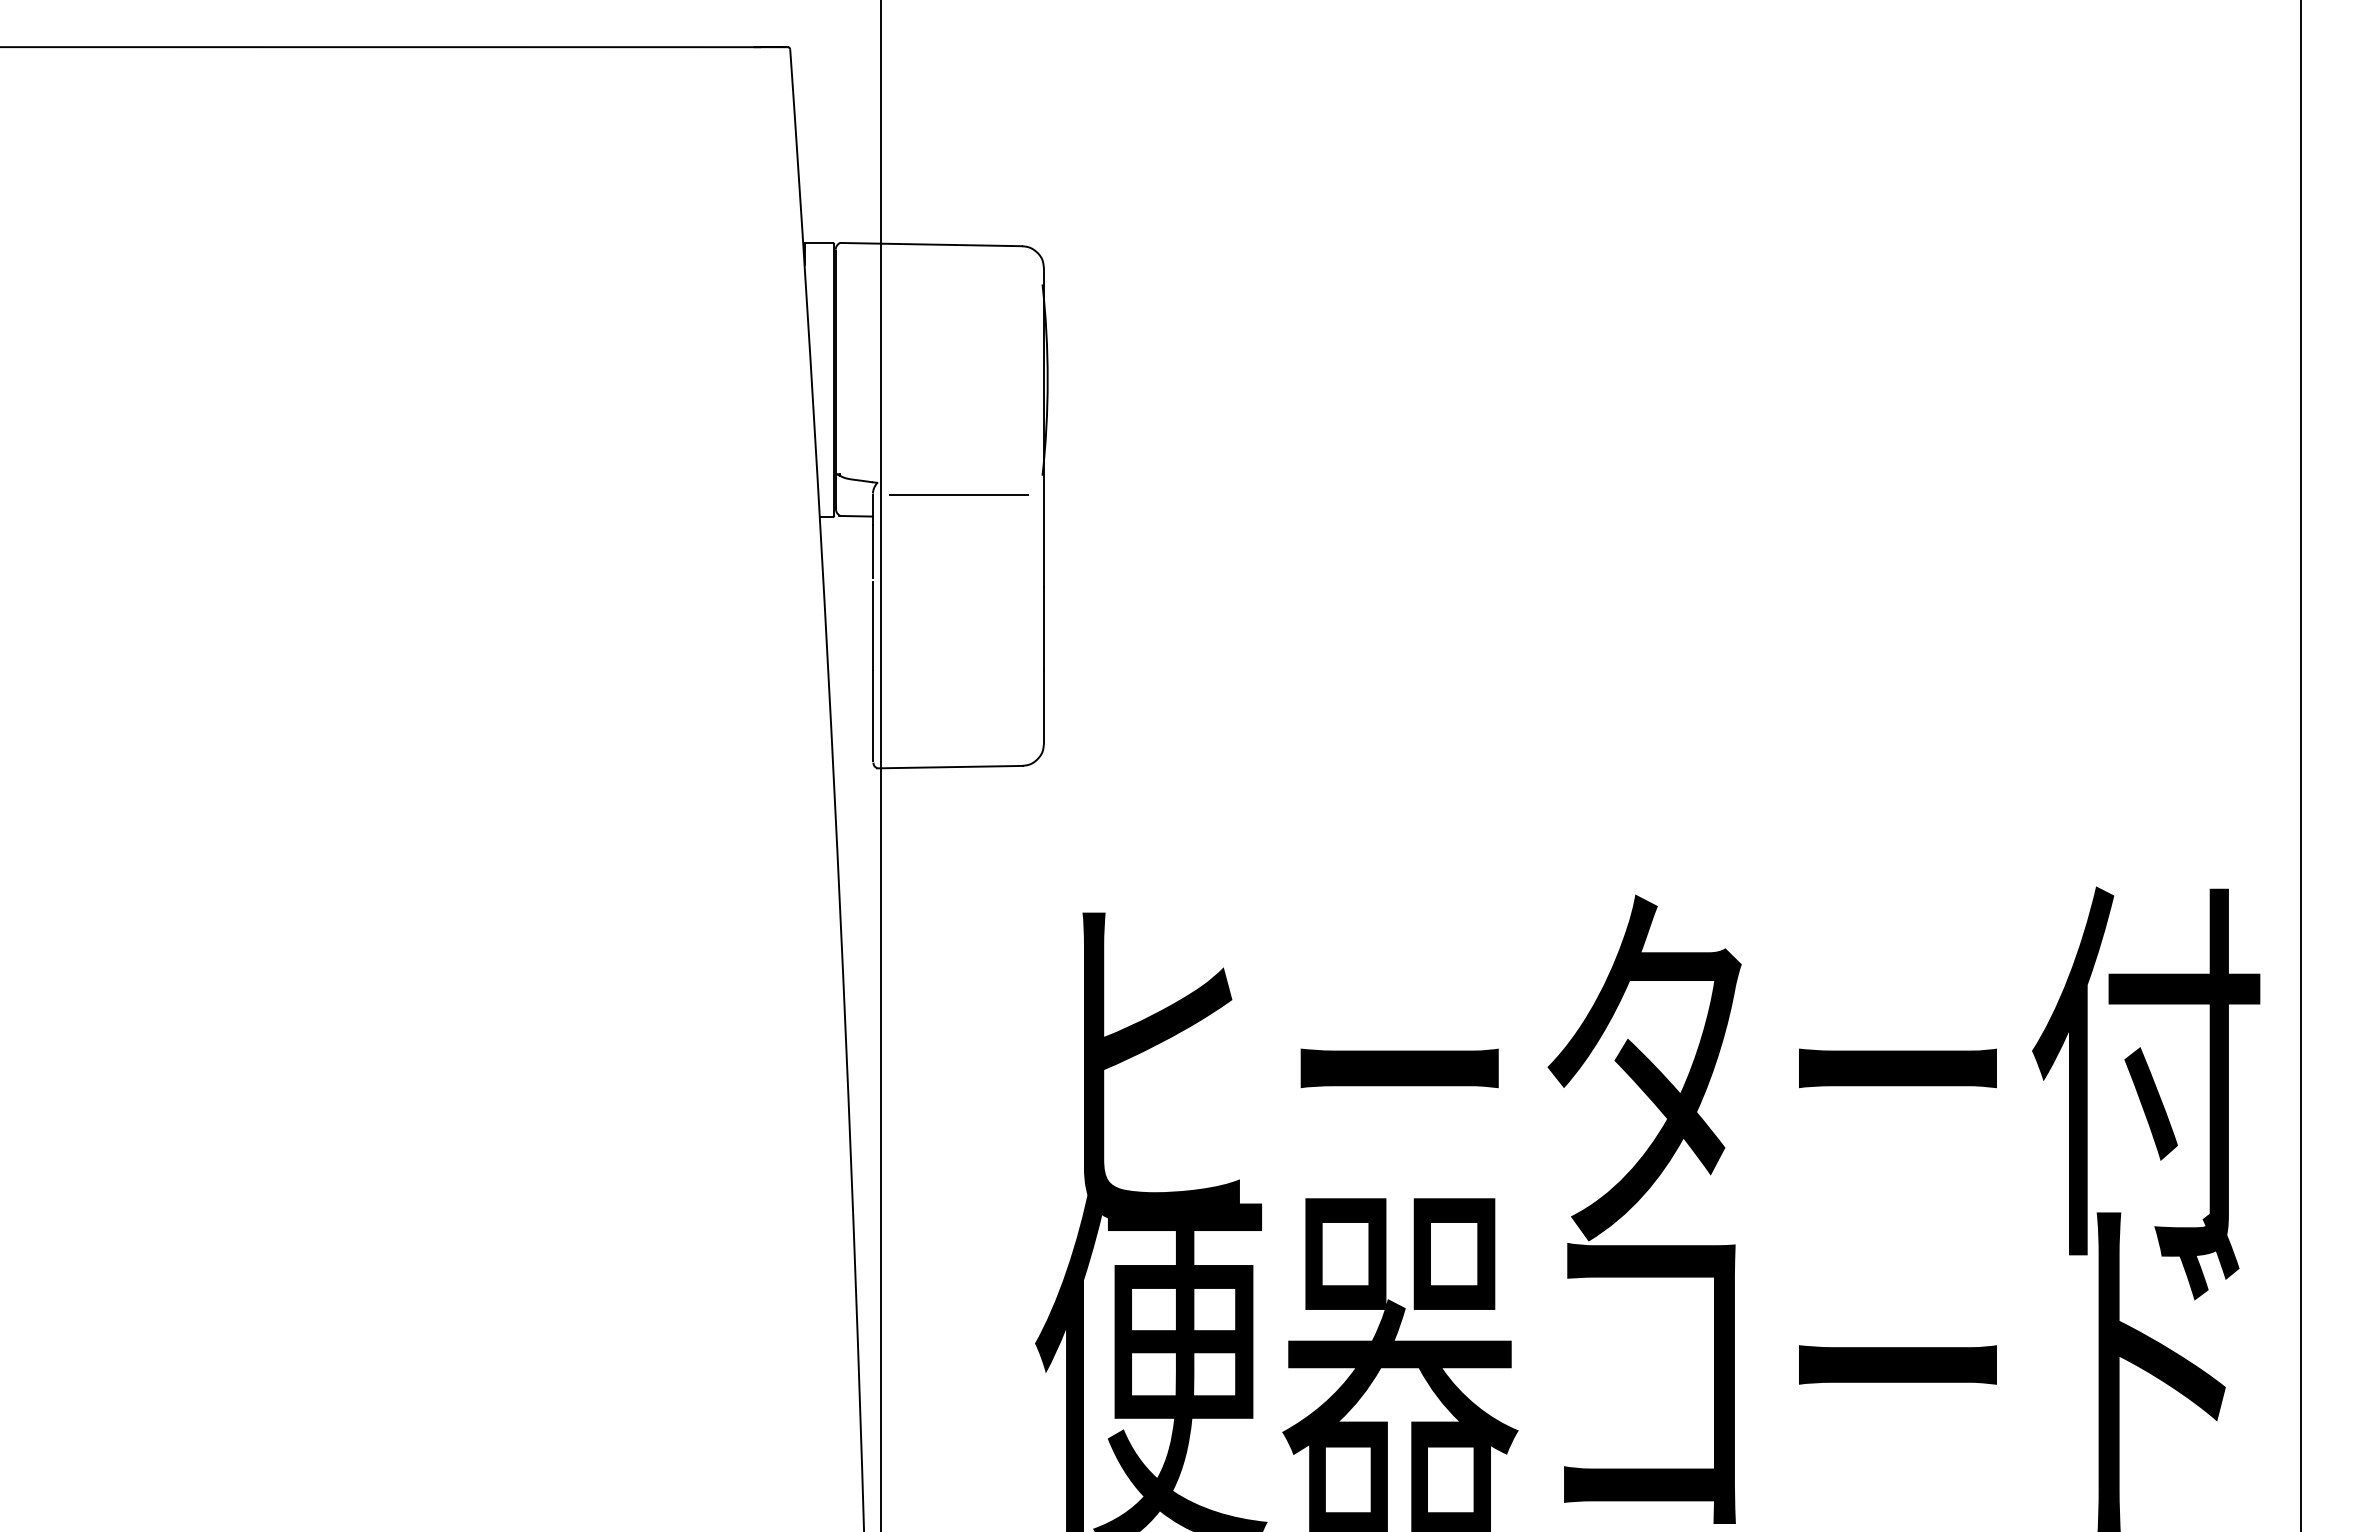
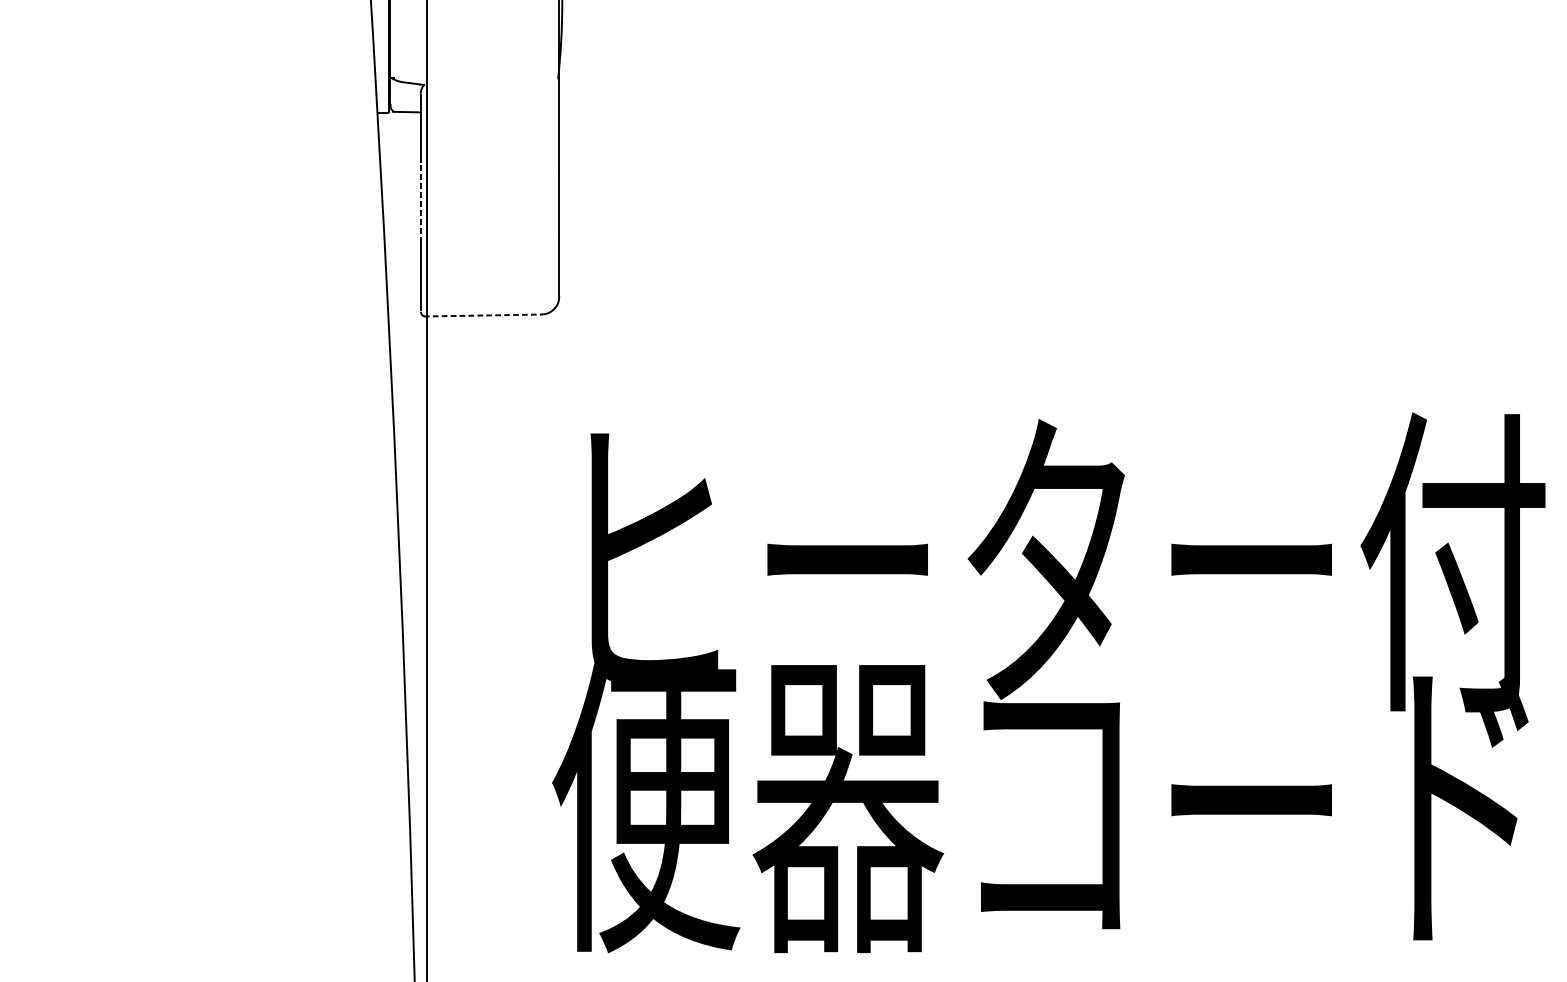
line: (958, 494) -> (489, 94), removed
line: (872, 626) -> (420, 201), solid -> dashed
line: (950, 767) -> (483, 315), solid -> dashed

